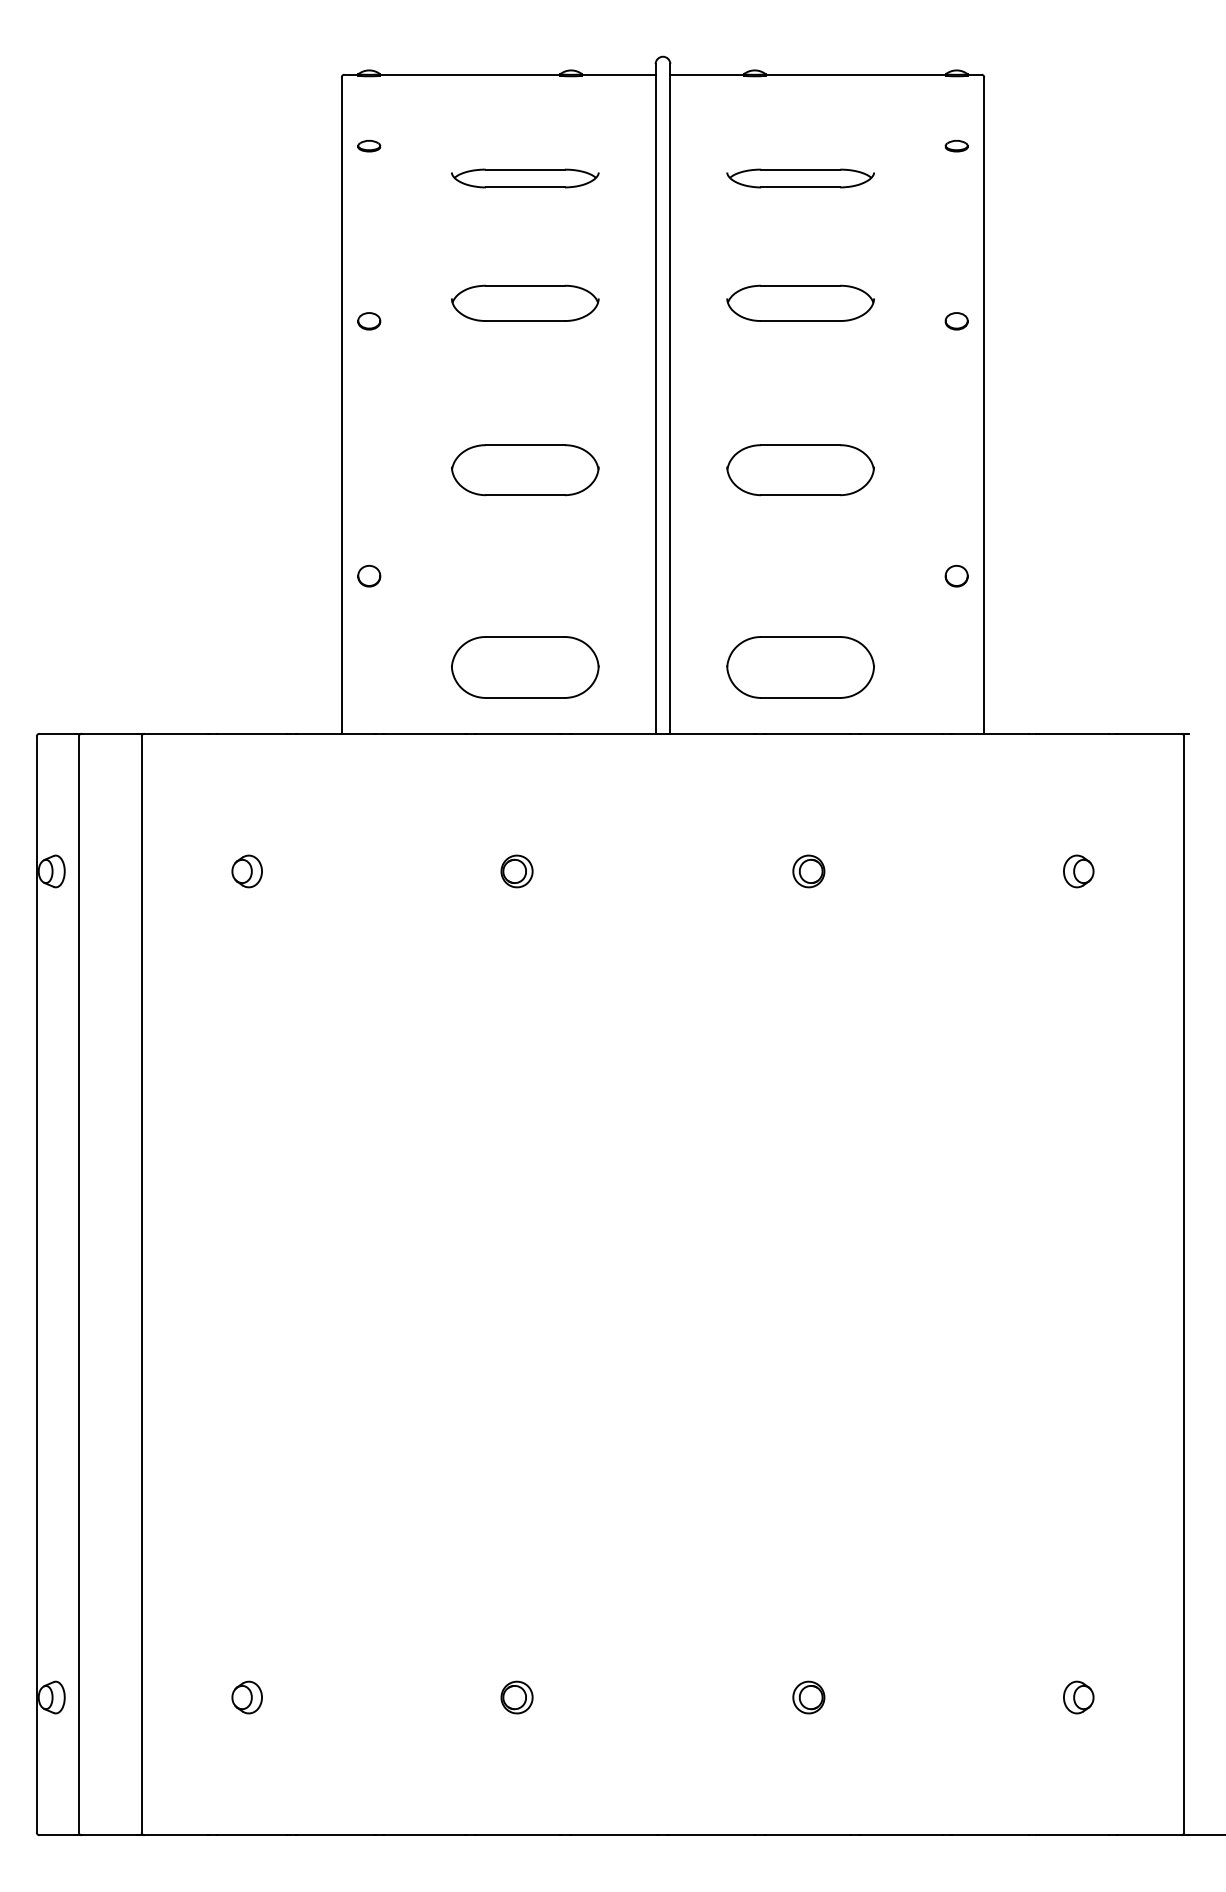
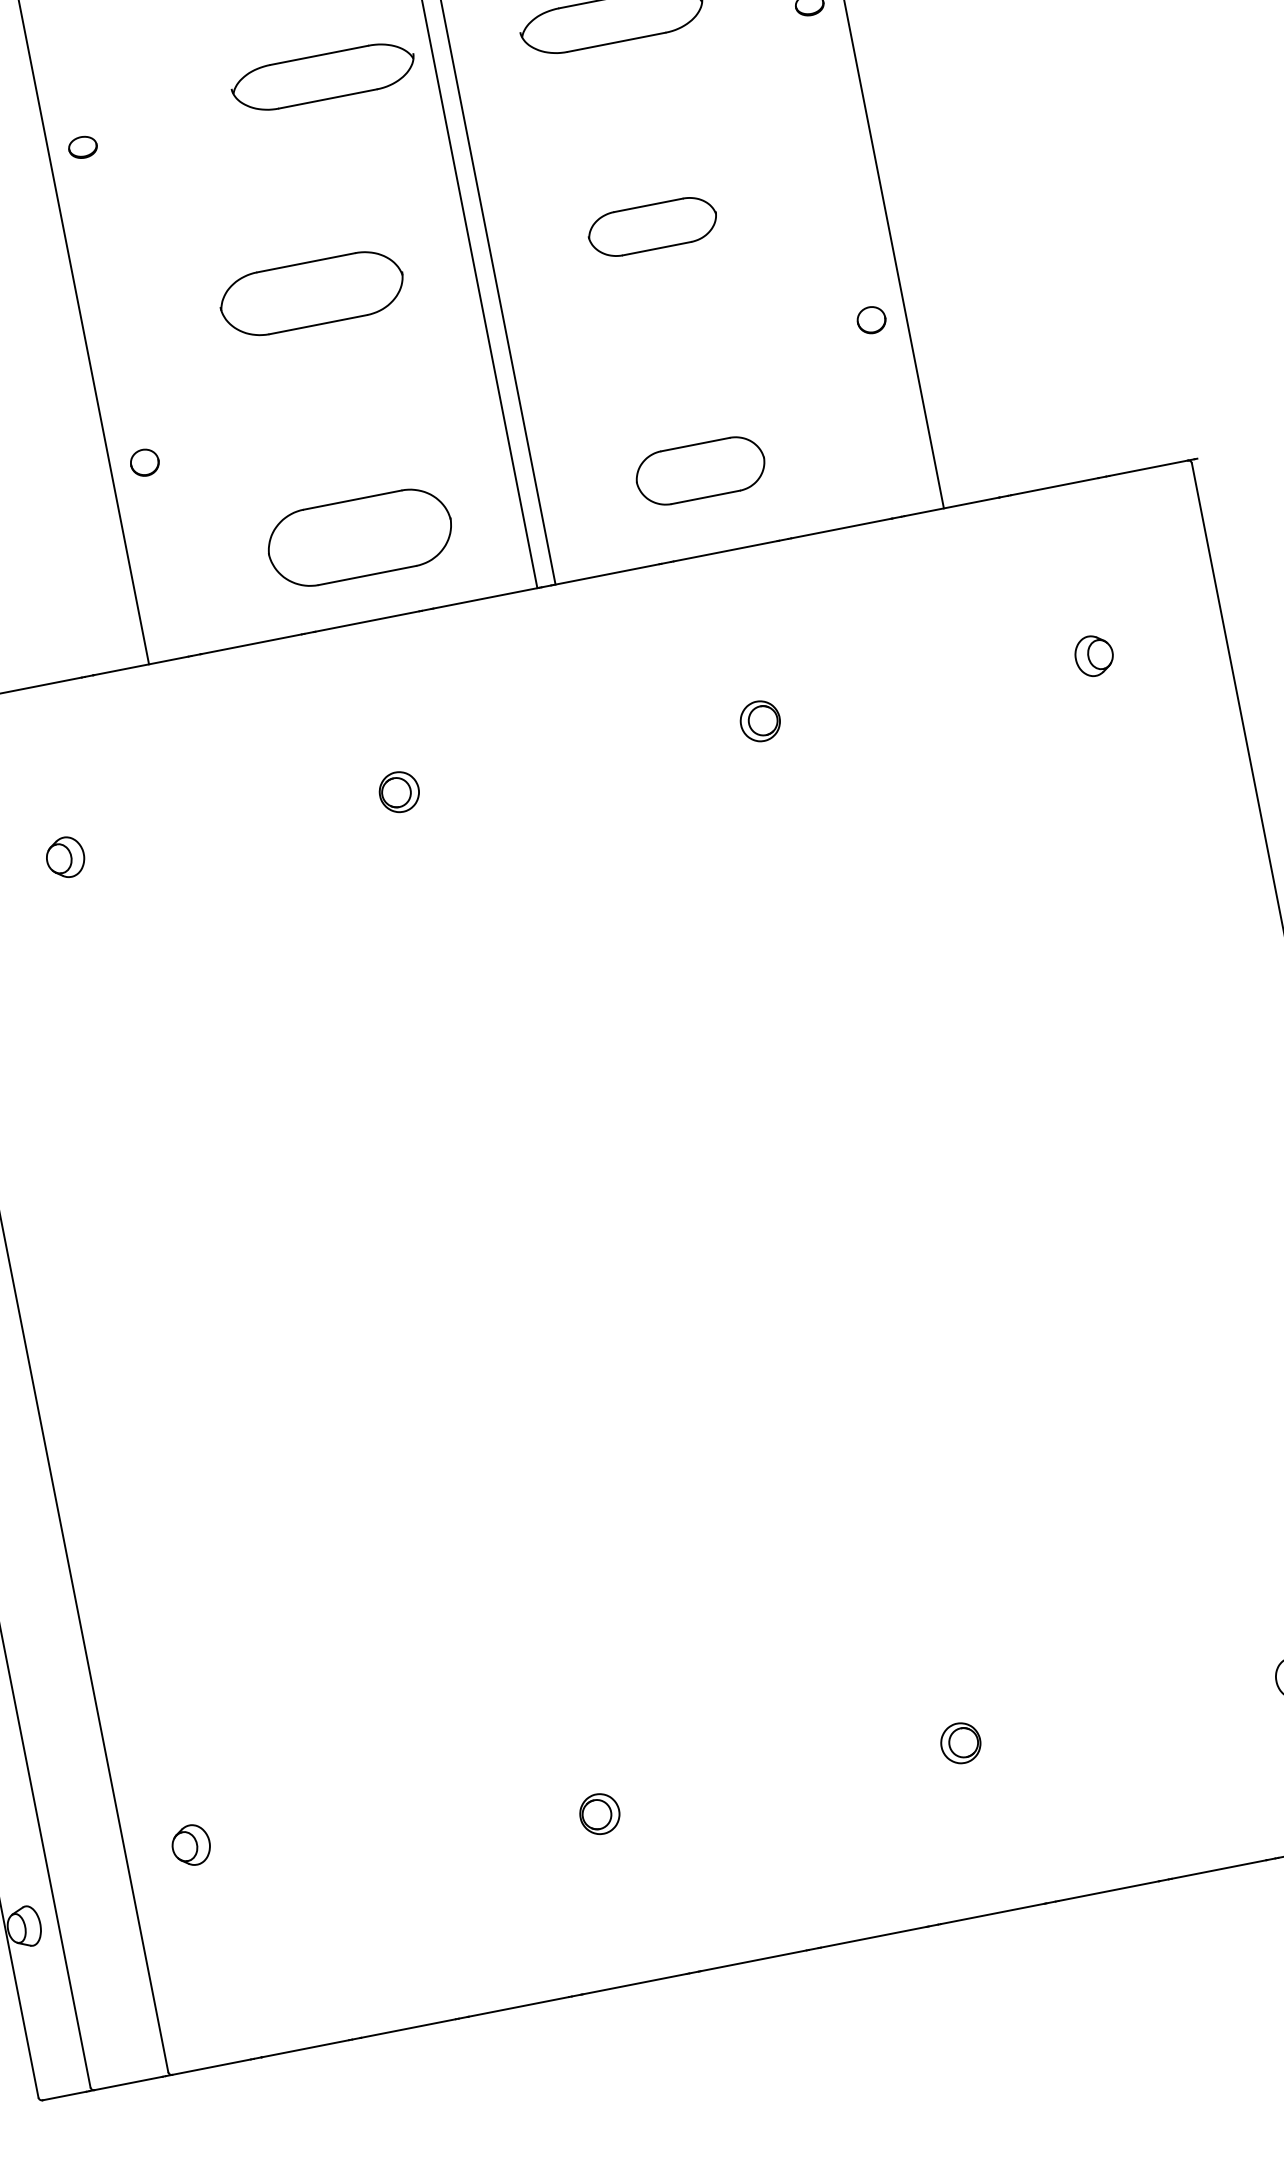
part: (525, 302) -> (323, 76), moved
part: (800, 470) -> (652, 227), size x0.7
part: (800, 667) -> (700, 471), size x0.7
part: (246, 1697) -> (190, 1845), moved

